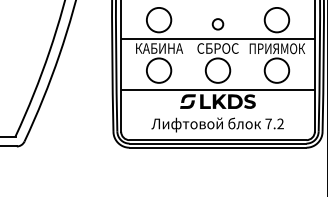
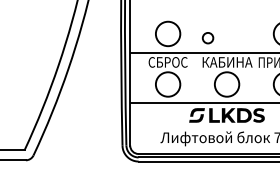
circle: (217, 24) -> (207, 38), moved
text: (159, 48) -> (168, 62), КАБИНА -> СБРОС
text: (218, 48) -> (227, 62), СБРОС -> КАБИНА

